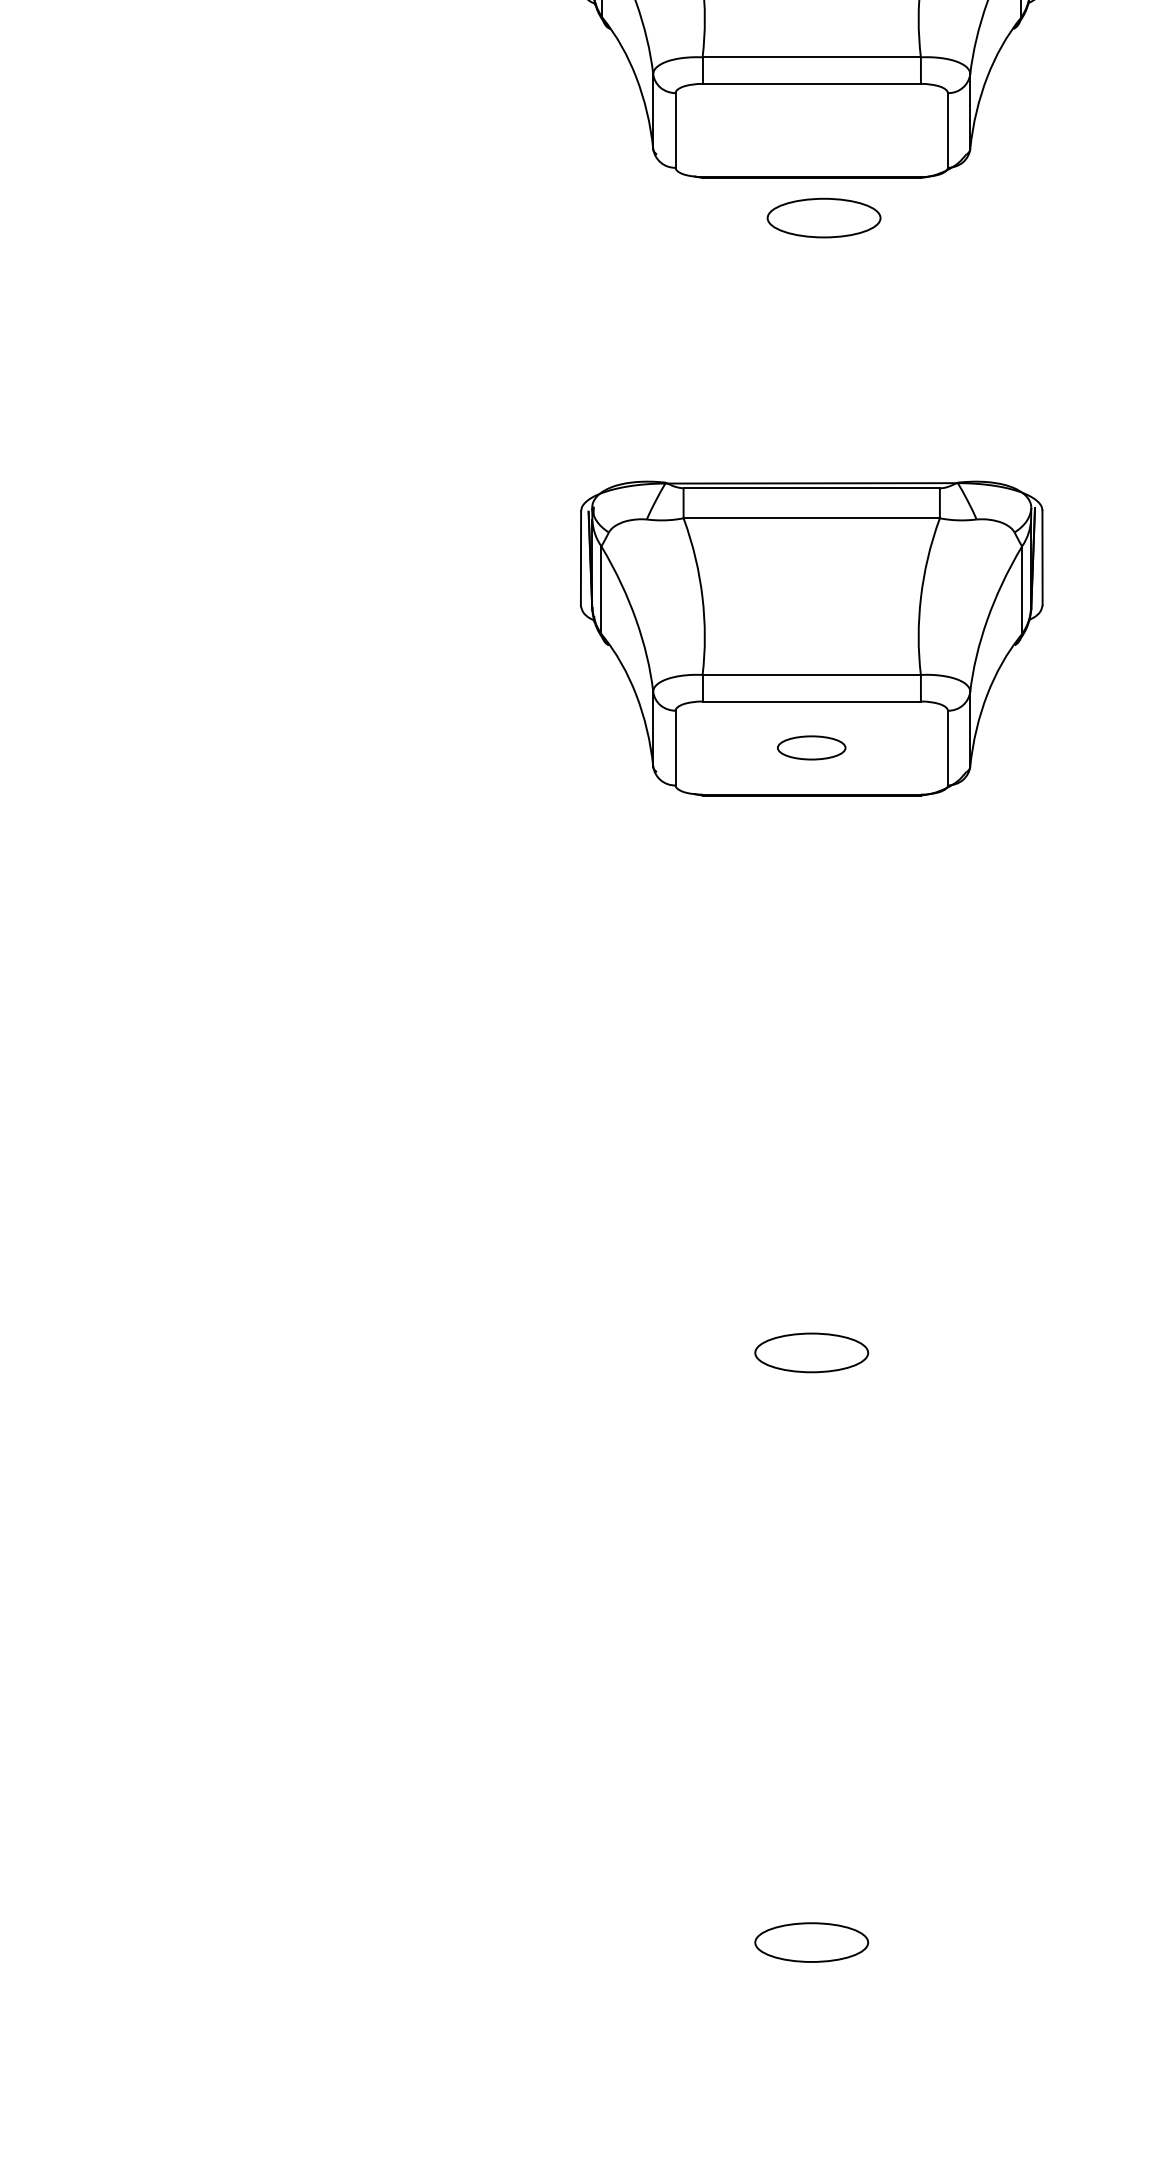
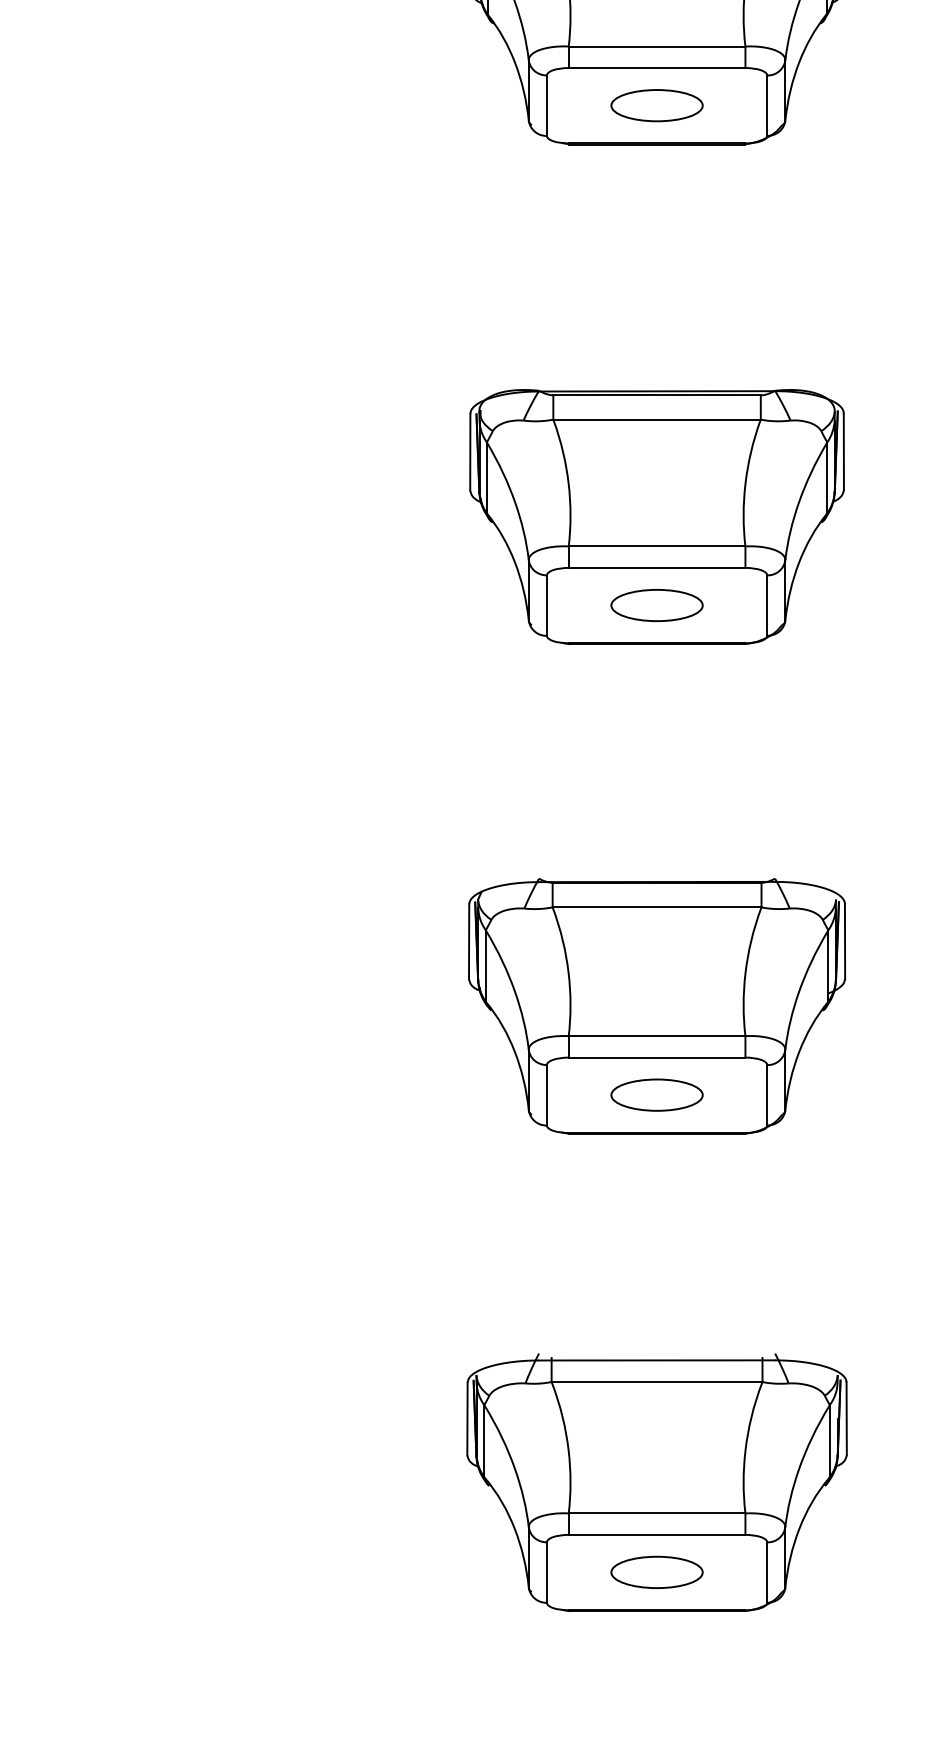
part: (823, 217) -> (656, 105), moved
part: (811, 747) -> (656, 605), size x1.67
part: (812, 1243) -> (657, 1006), added
part: (811, 1831) -> (656, 1482), added

